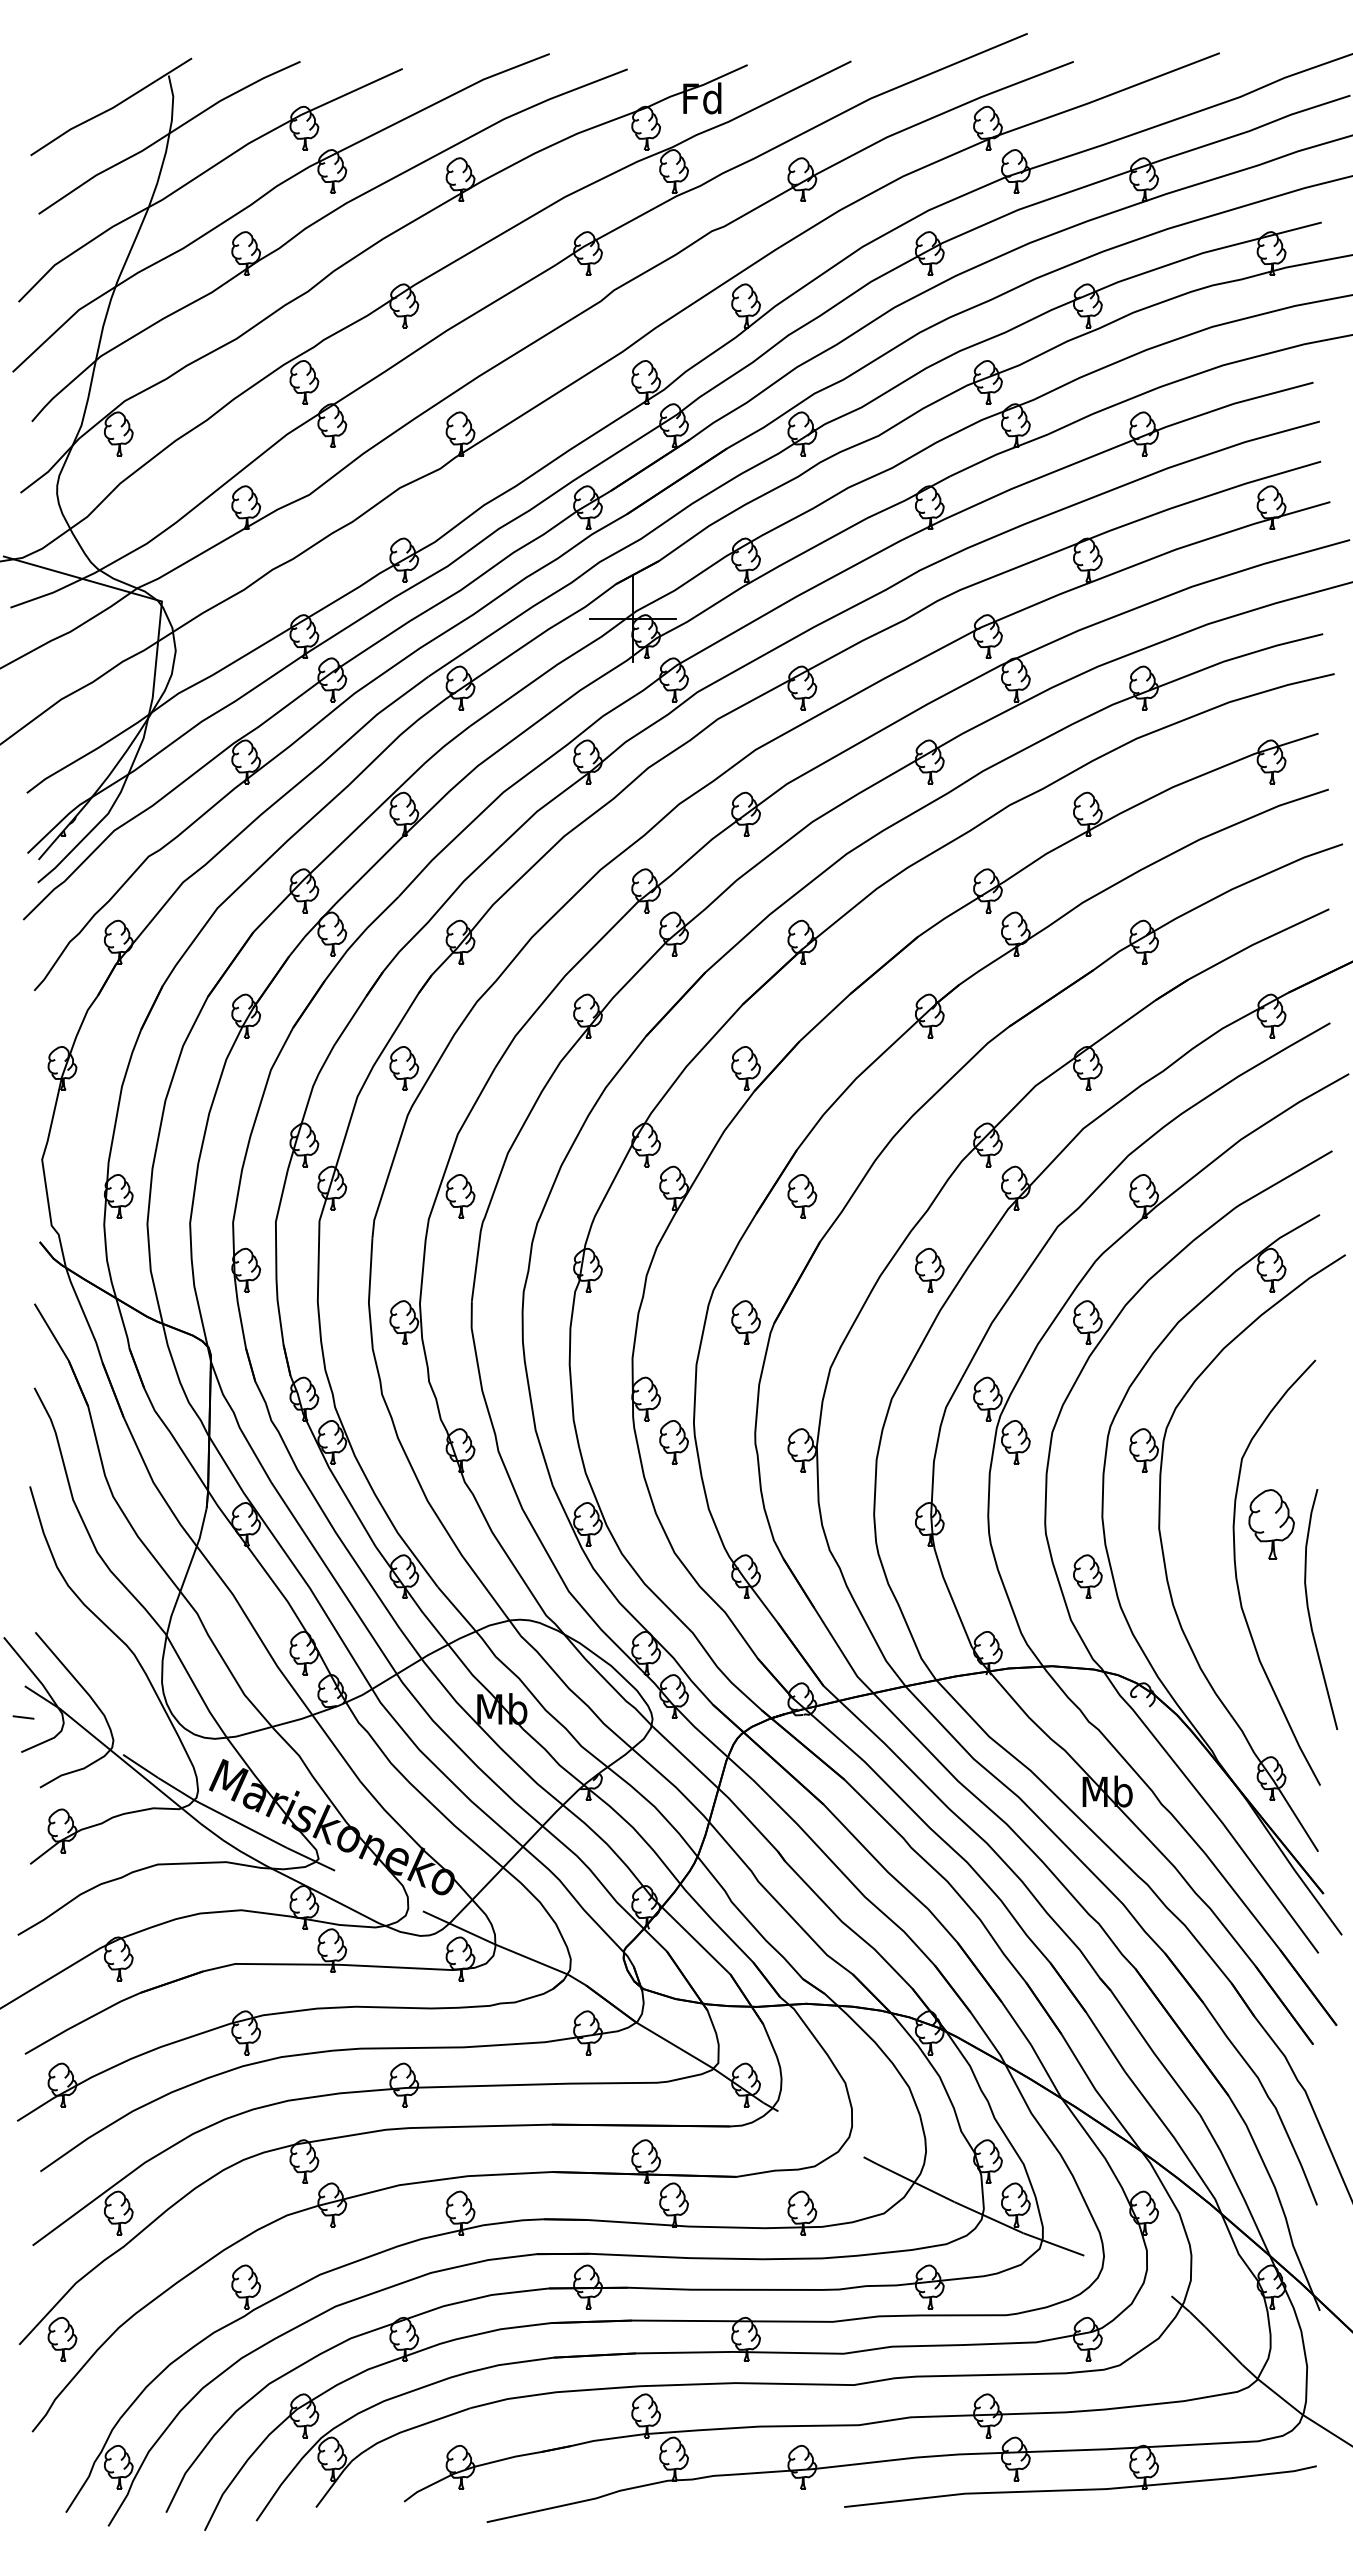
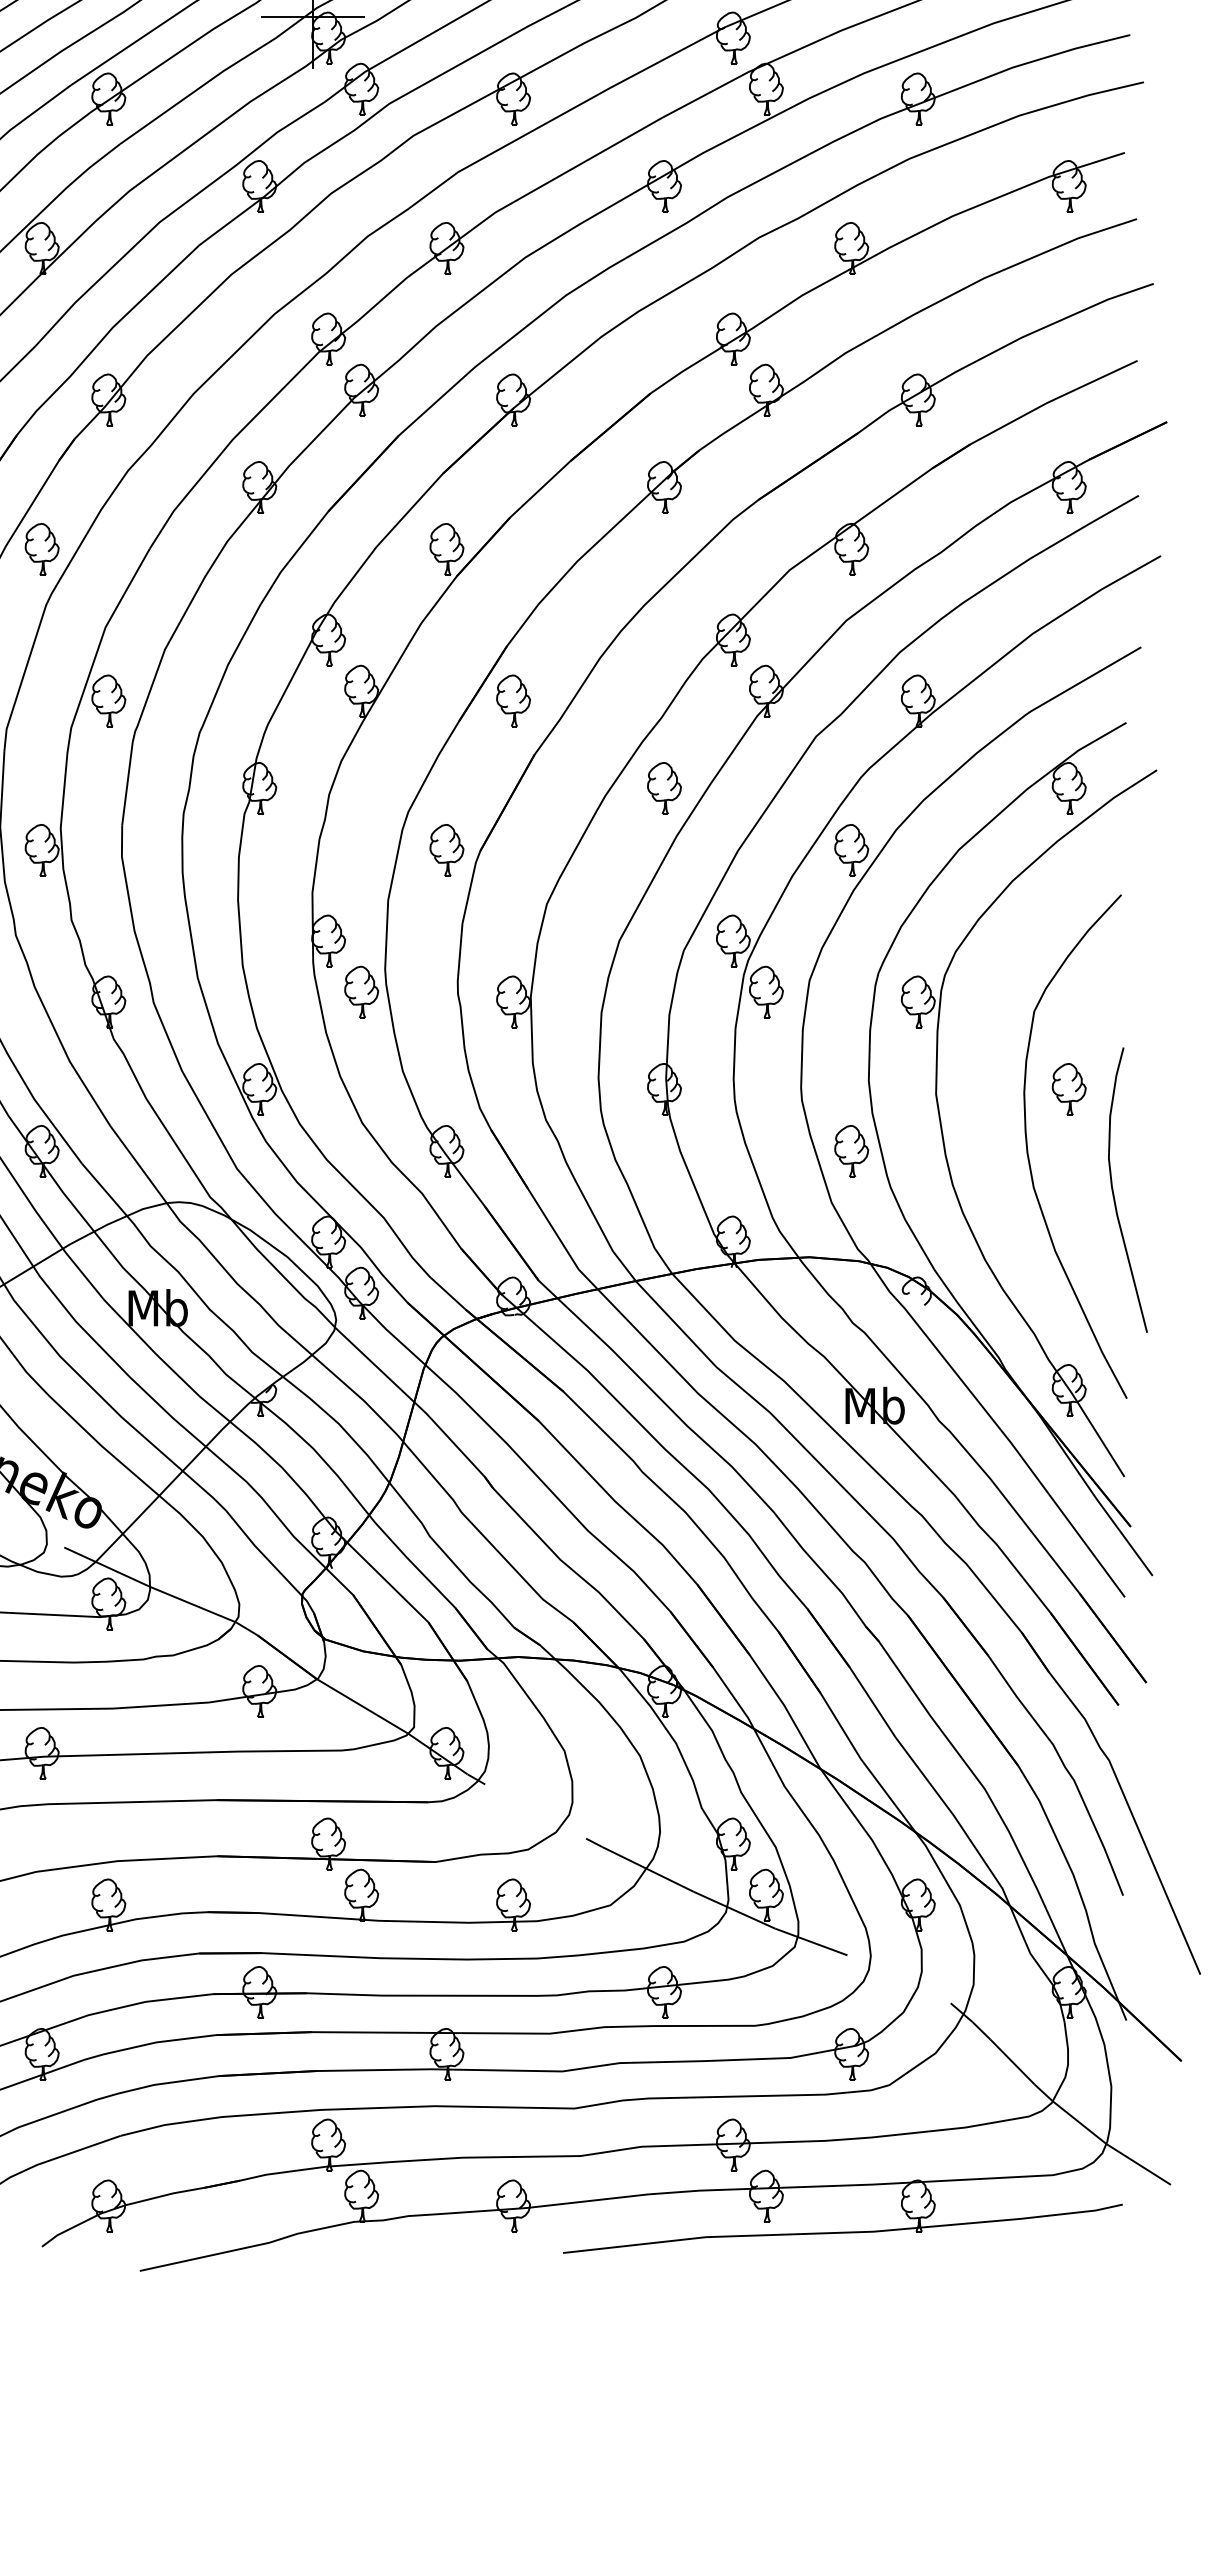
part: (1271, 1524) -> (1069, 1089), size x0.62

